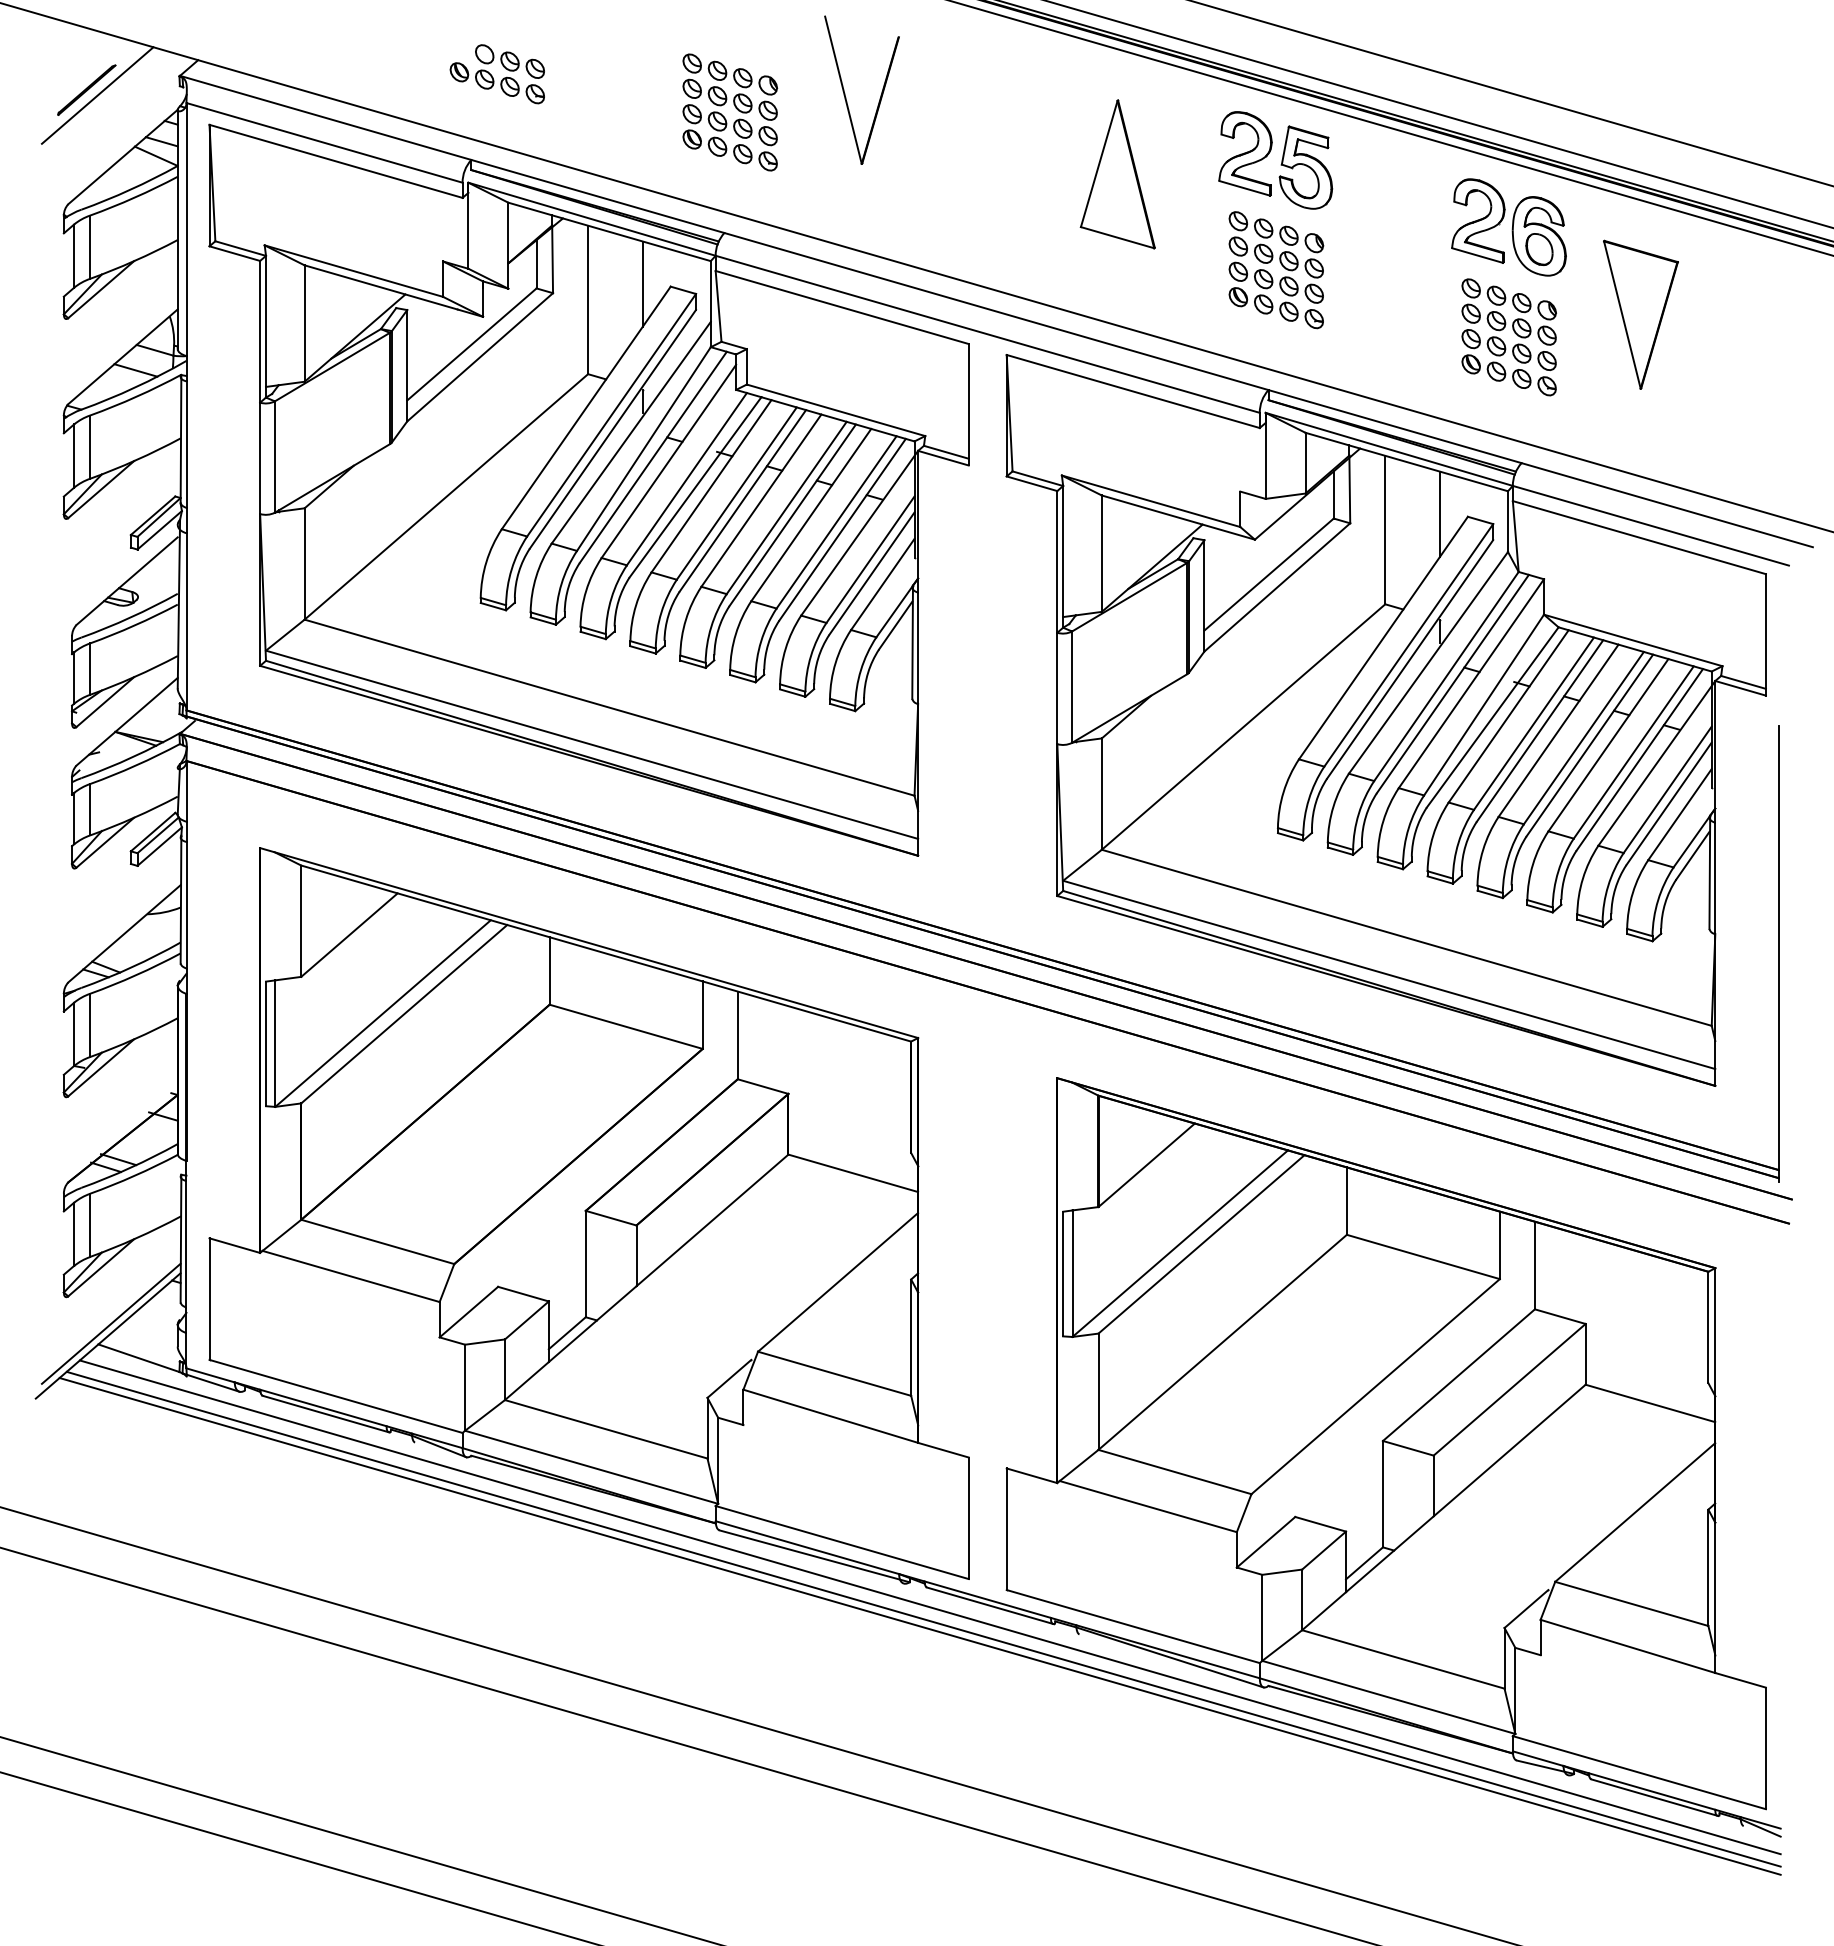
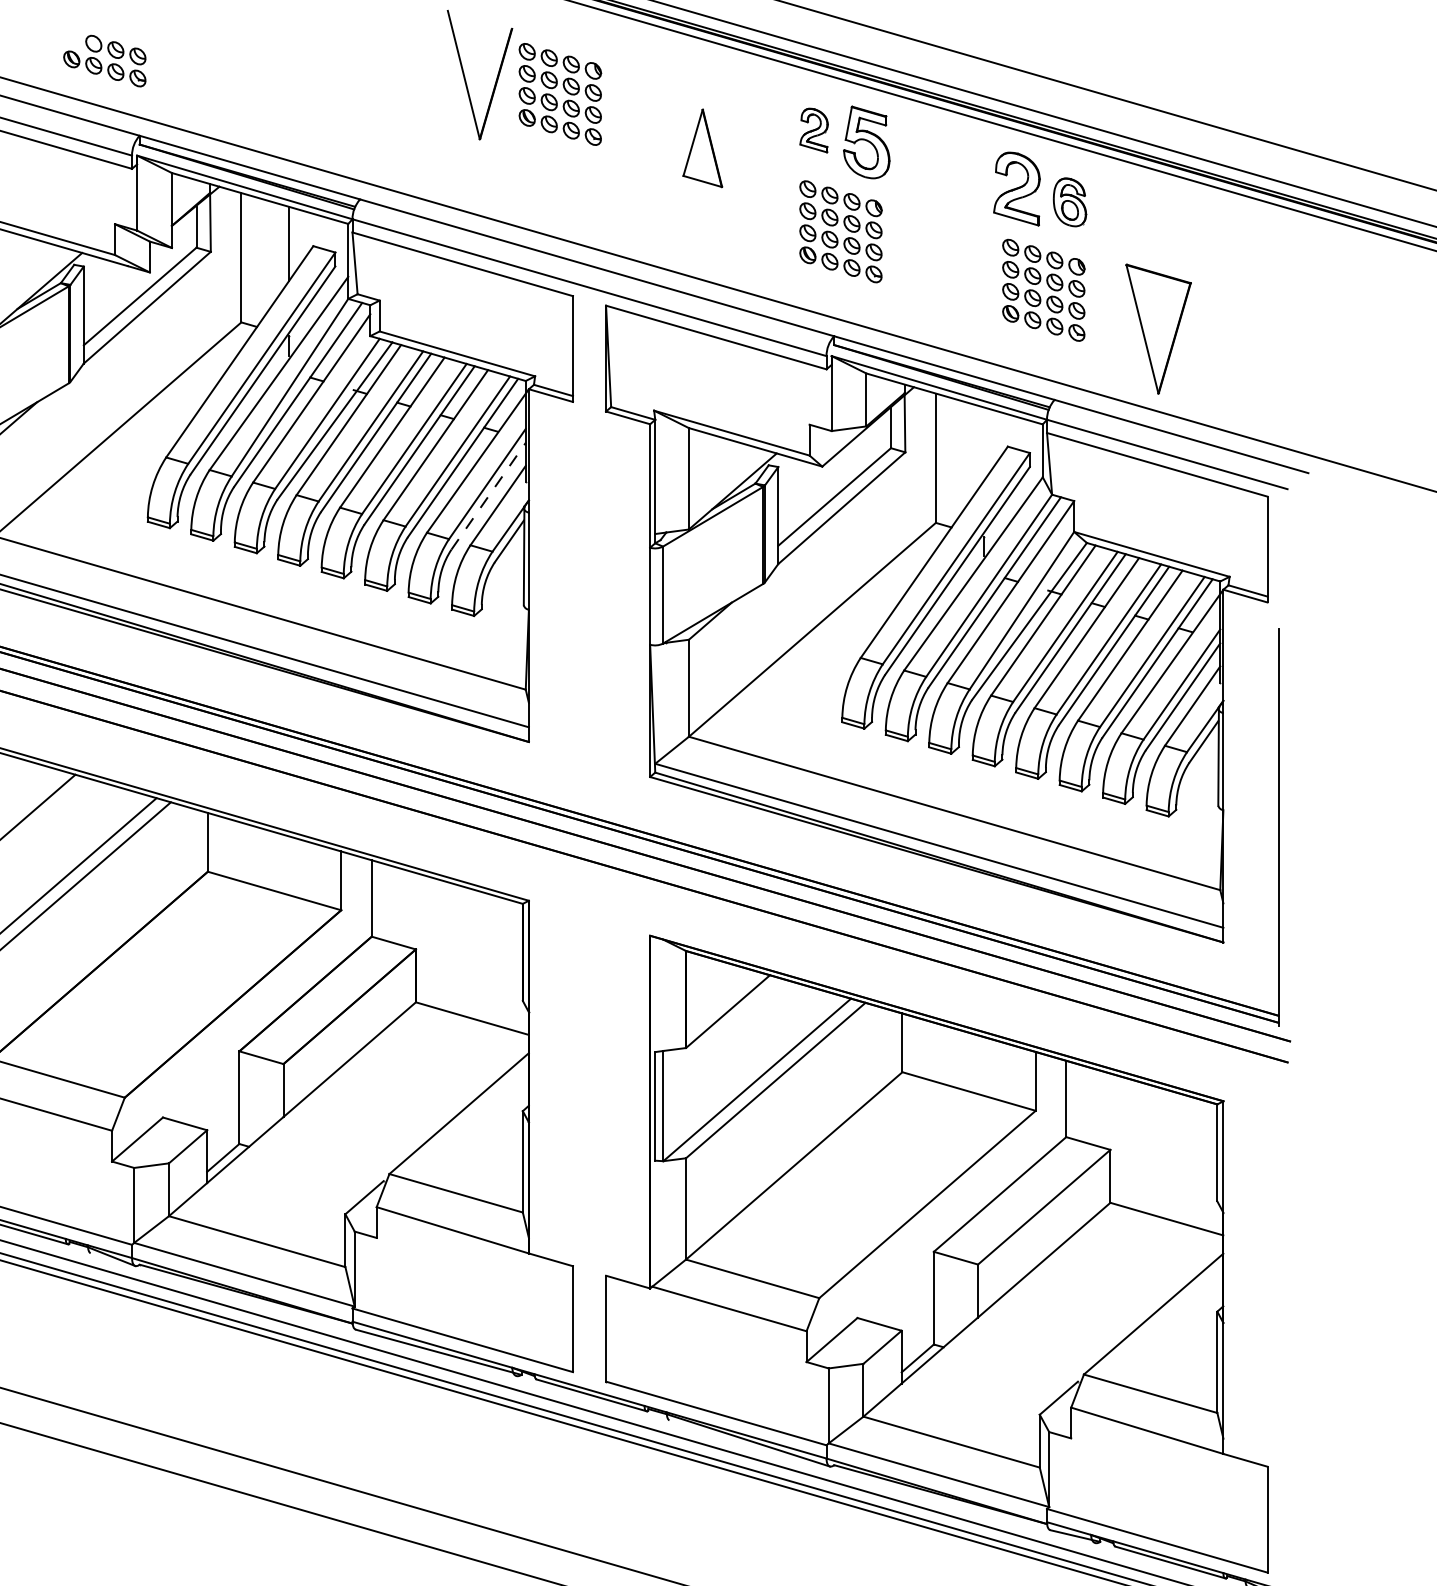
part: (496, 74) -> (104, 61), moved
part: (735, 108) -> (564, 90), moved
part: (1245, 153) -> (814, 130), size x0.6
part: (1117, 174) -> (702, 148), size x0.6
part: (1538, 236) -> (1069, 202), size x0.7
part: (1640, 314) -> (1158, 328), moved
line: (1440, 513) -> (983, 443), removed
line: (871, 573) -> (488, 496), solid -> dashed

